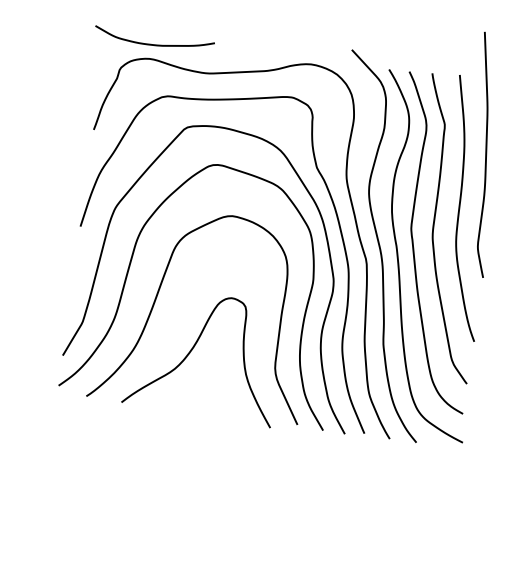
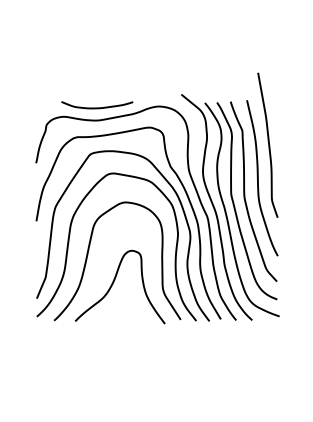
curve: (154, 43) -> (97, 107), moved

